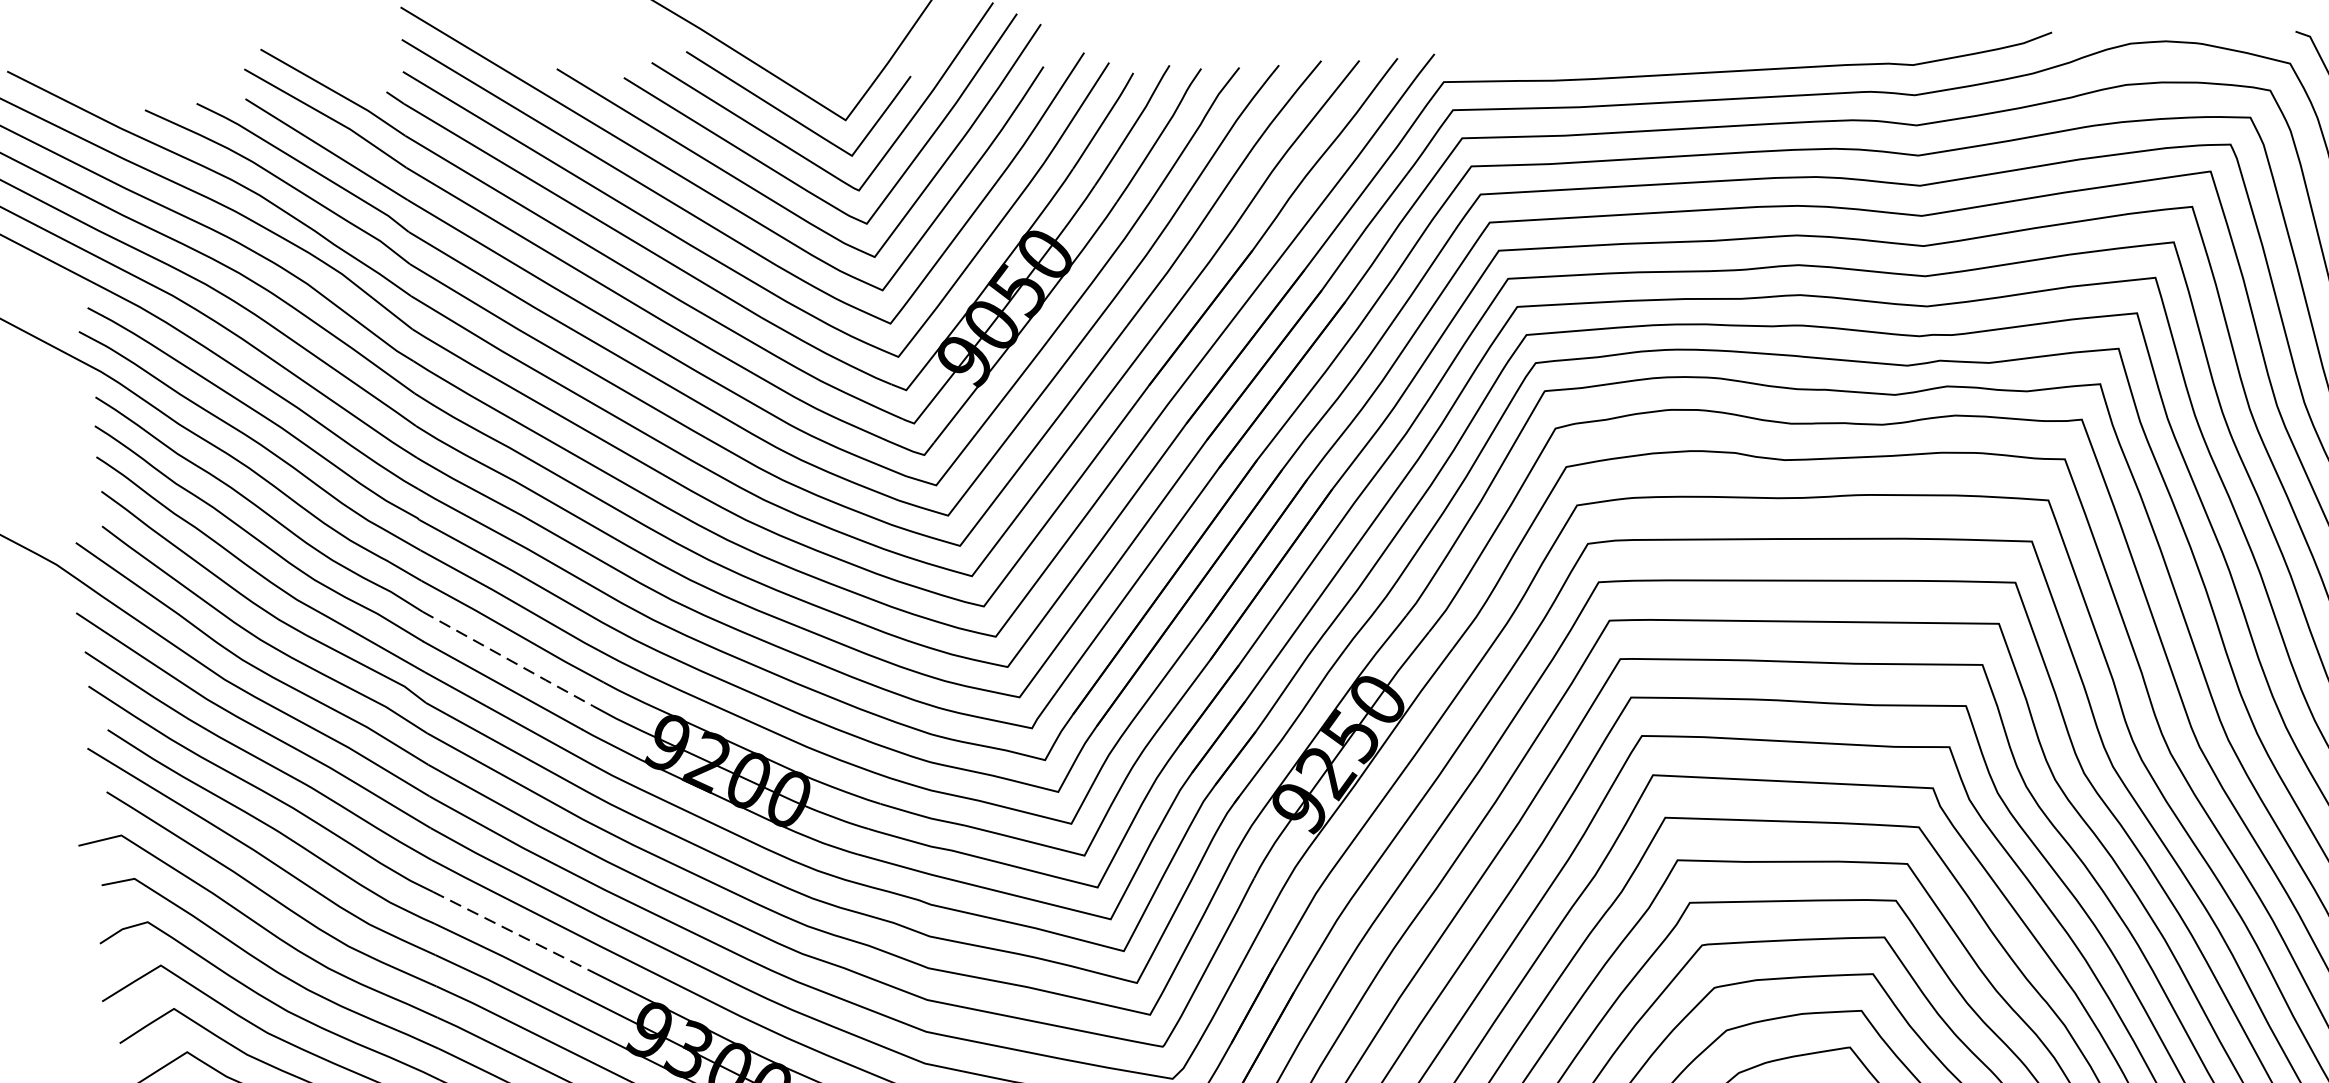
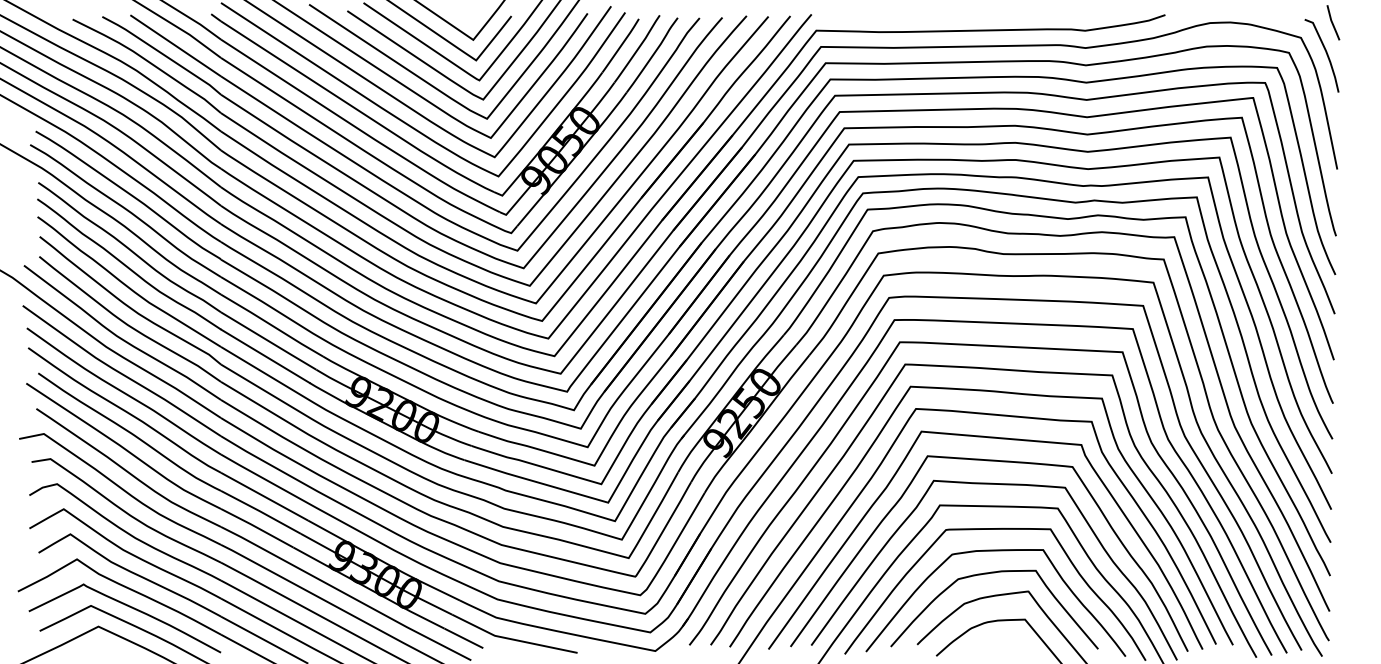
line: (509, 659) -> (269, 341), dashed -> solid
line: (508, 930) -> (263, 496), dashed -> solid

